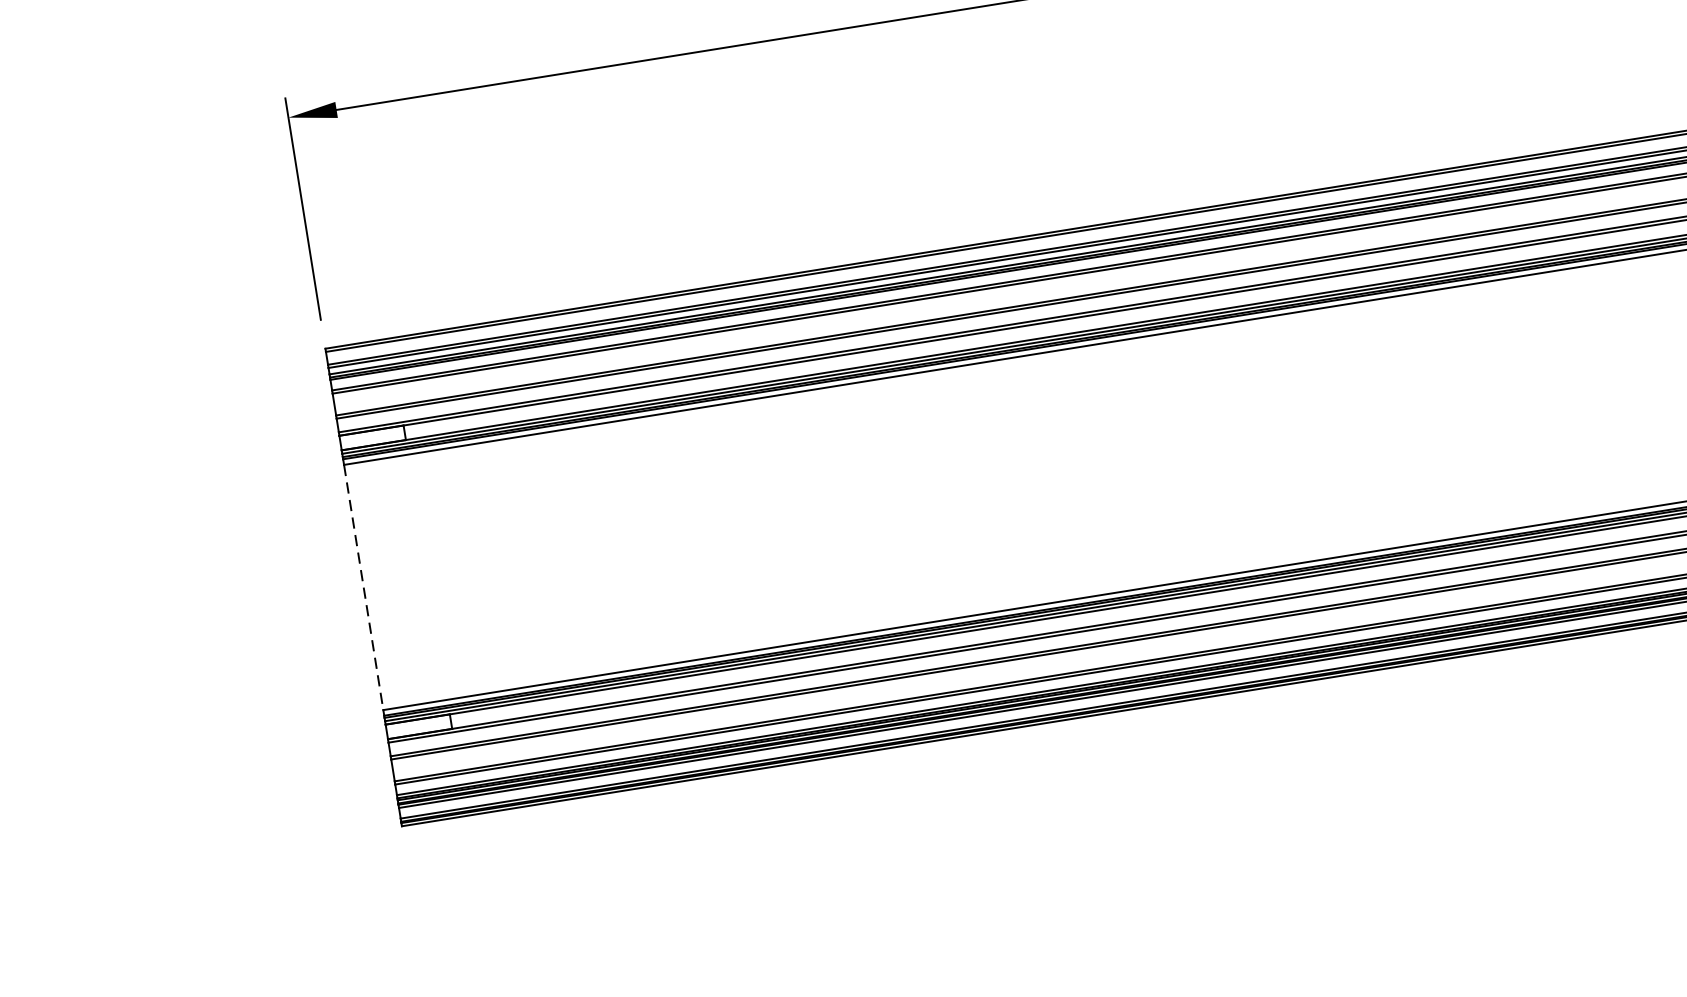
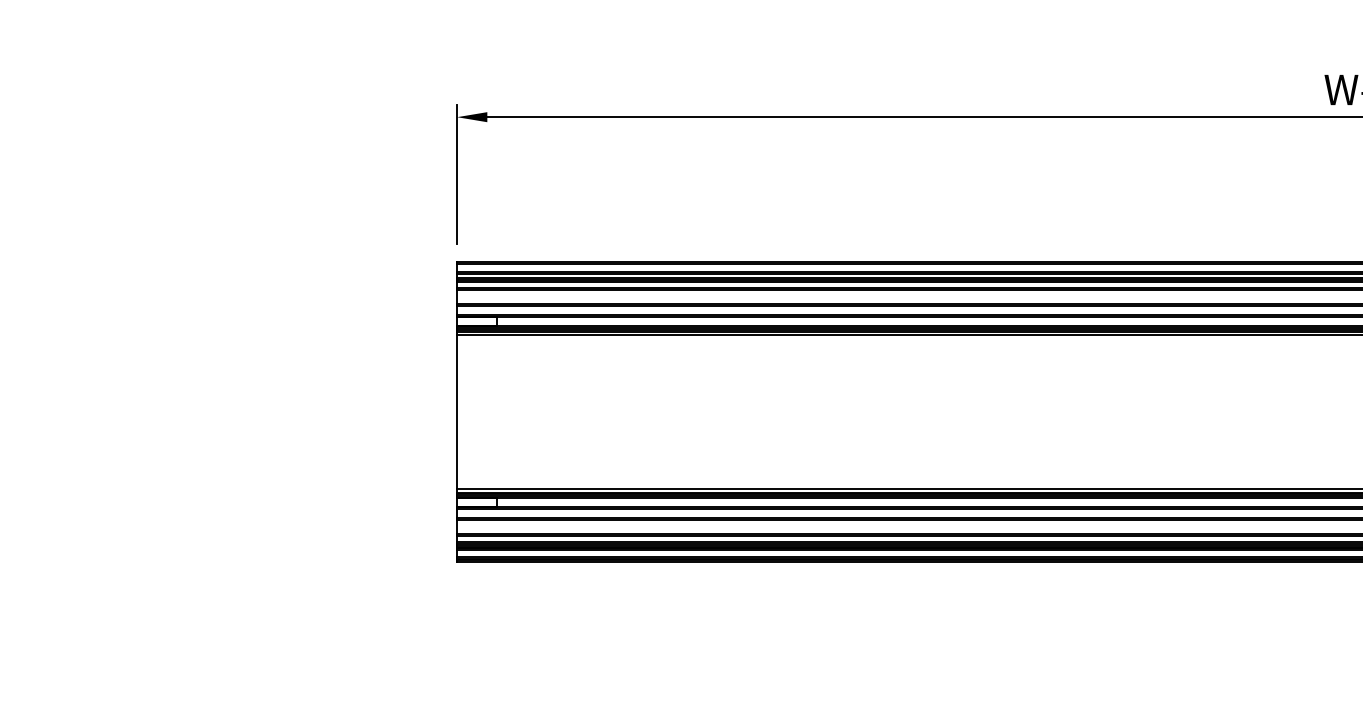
line: (364, 588) -> (457, 412), dashed -> solid

